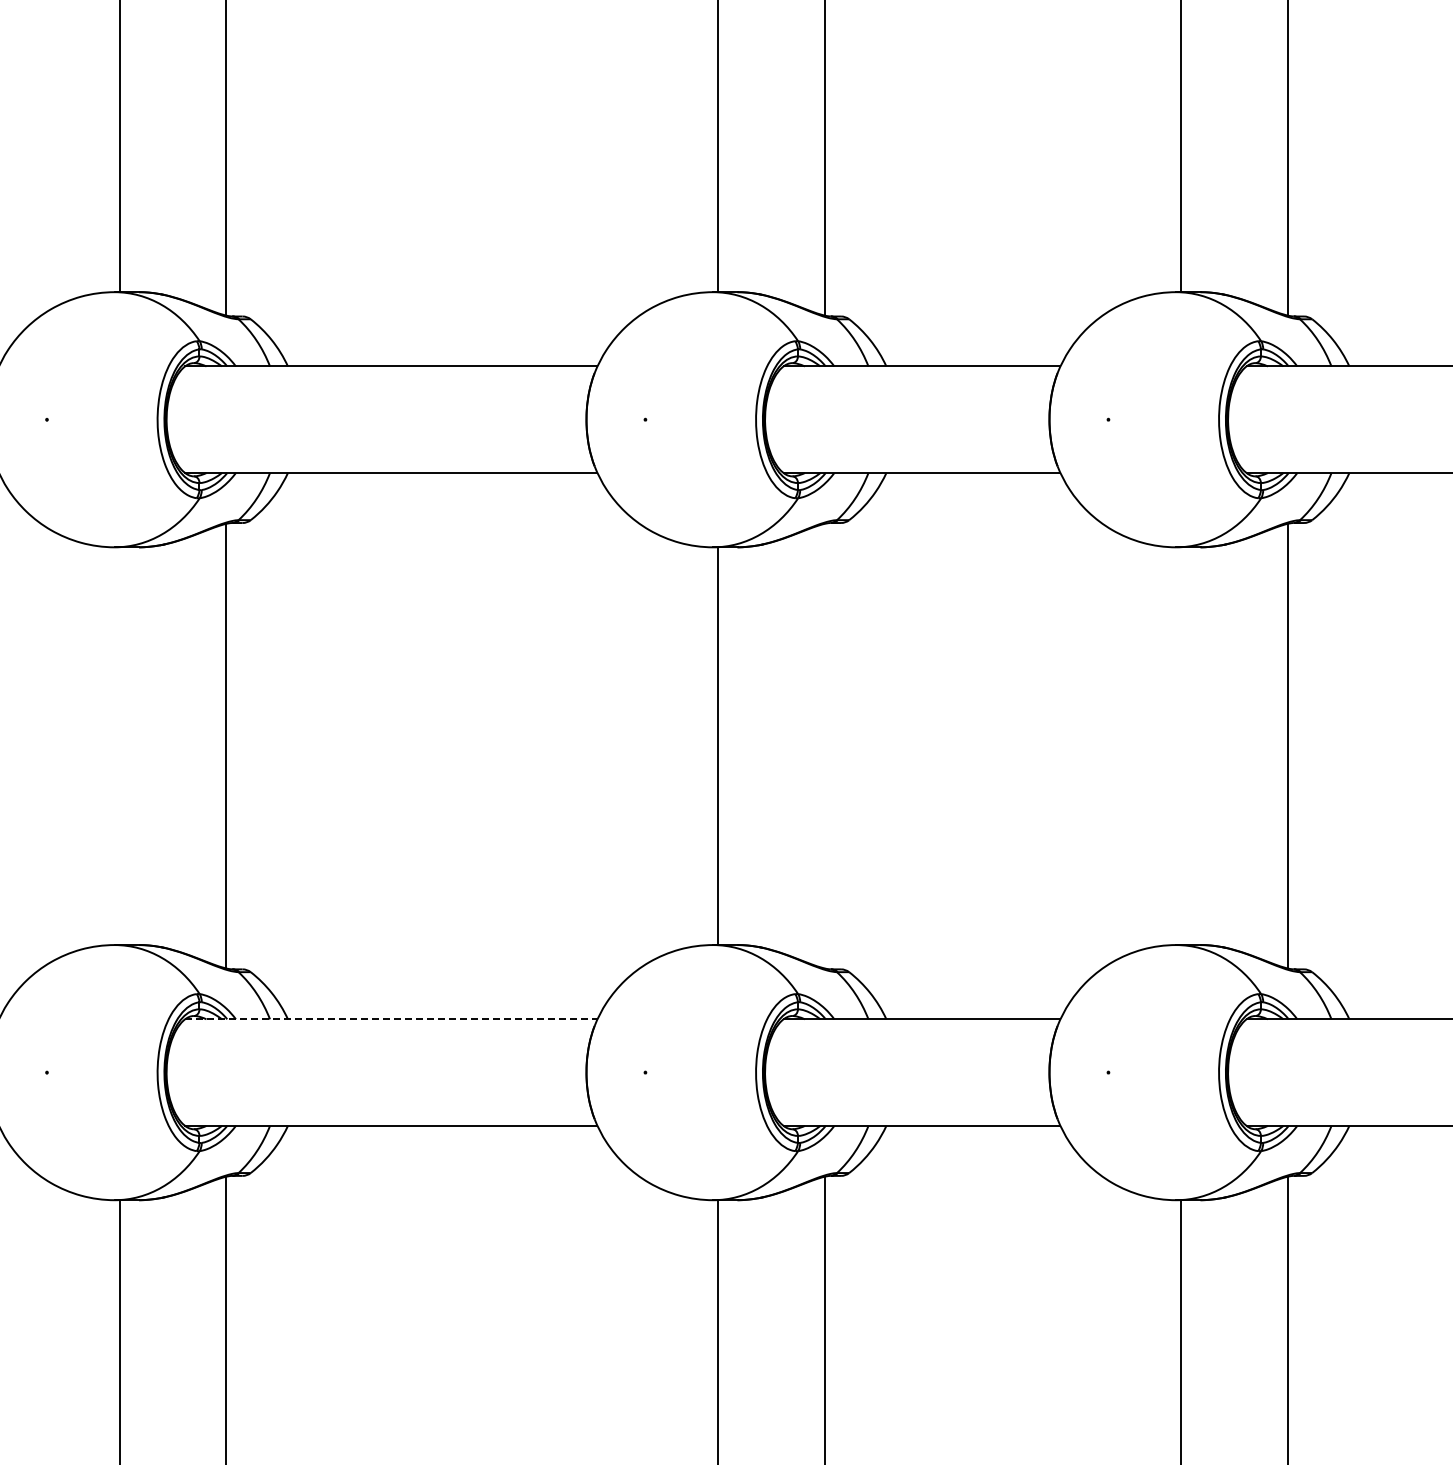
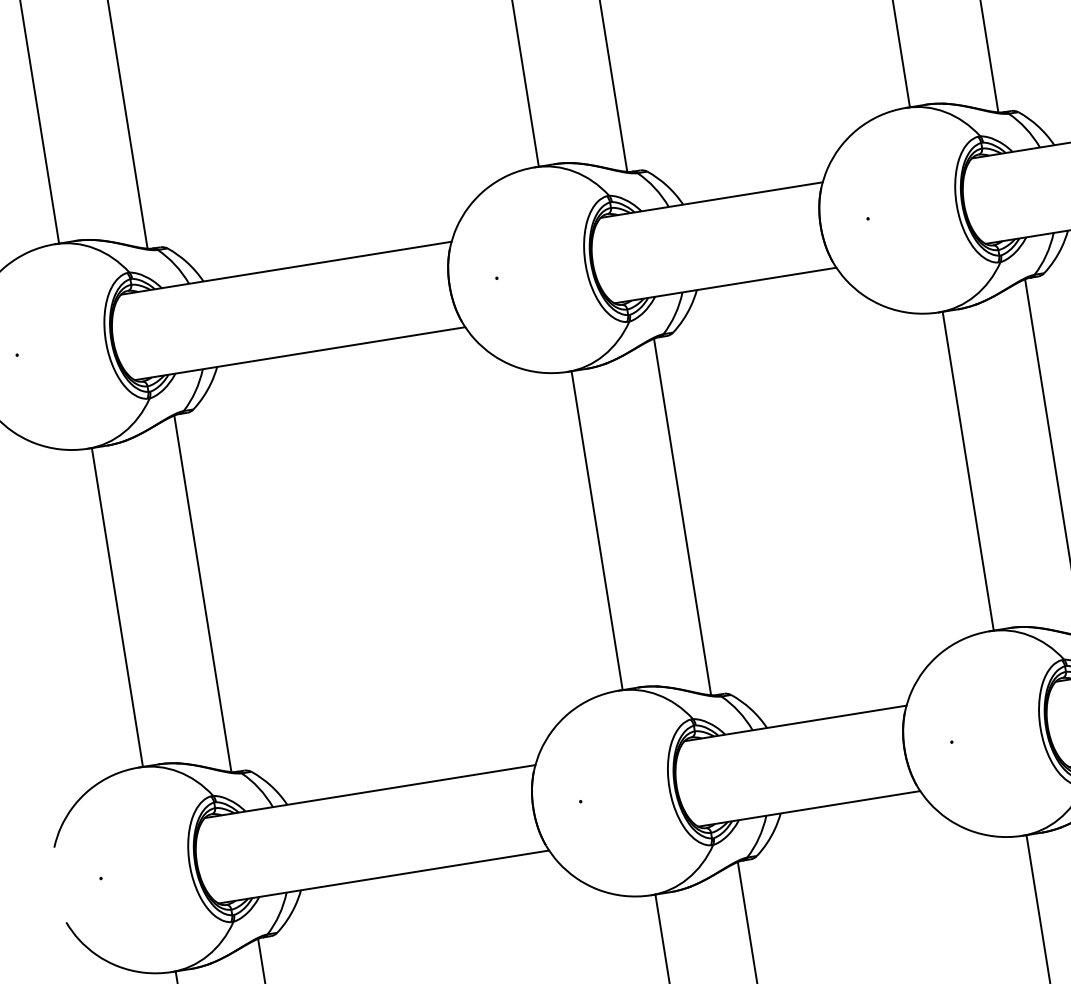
line: (824, 745) -> (682, 516), added
line: (119, 746) -> (117, 607), added
line: (1181, 746) -> (968, 471), added
line: (391, 1019) -> (370, 791), dashed -> solid

